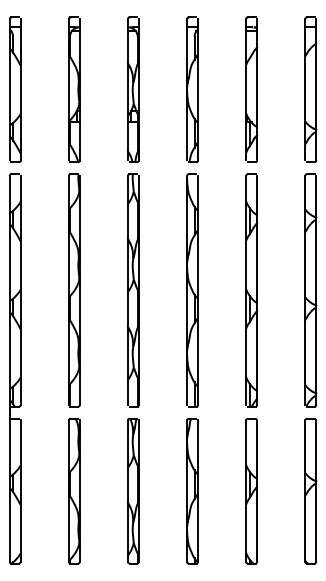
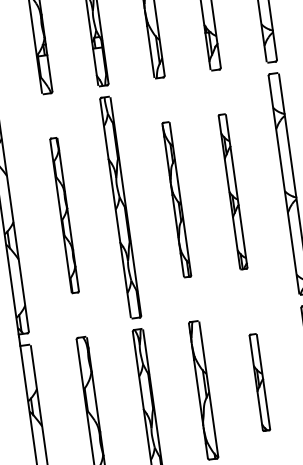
part: (74, 290) -> (64, 215), size x0.7
part: (192, 290) -> (176, 199), size x0.7
part: (251, 290) -> (232, 191), size x0.7
part: (251, 491) -> (259, 382), size x0.7

